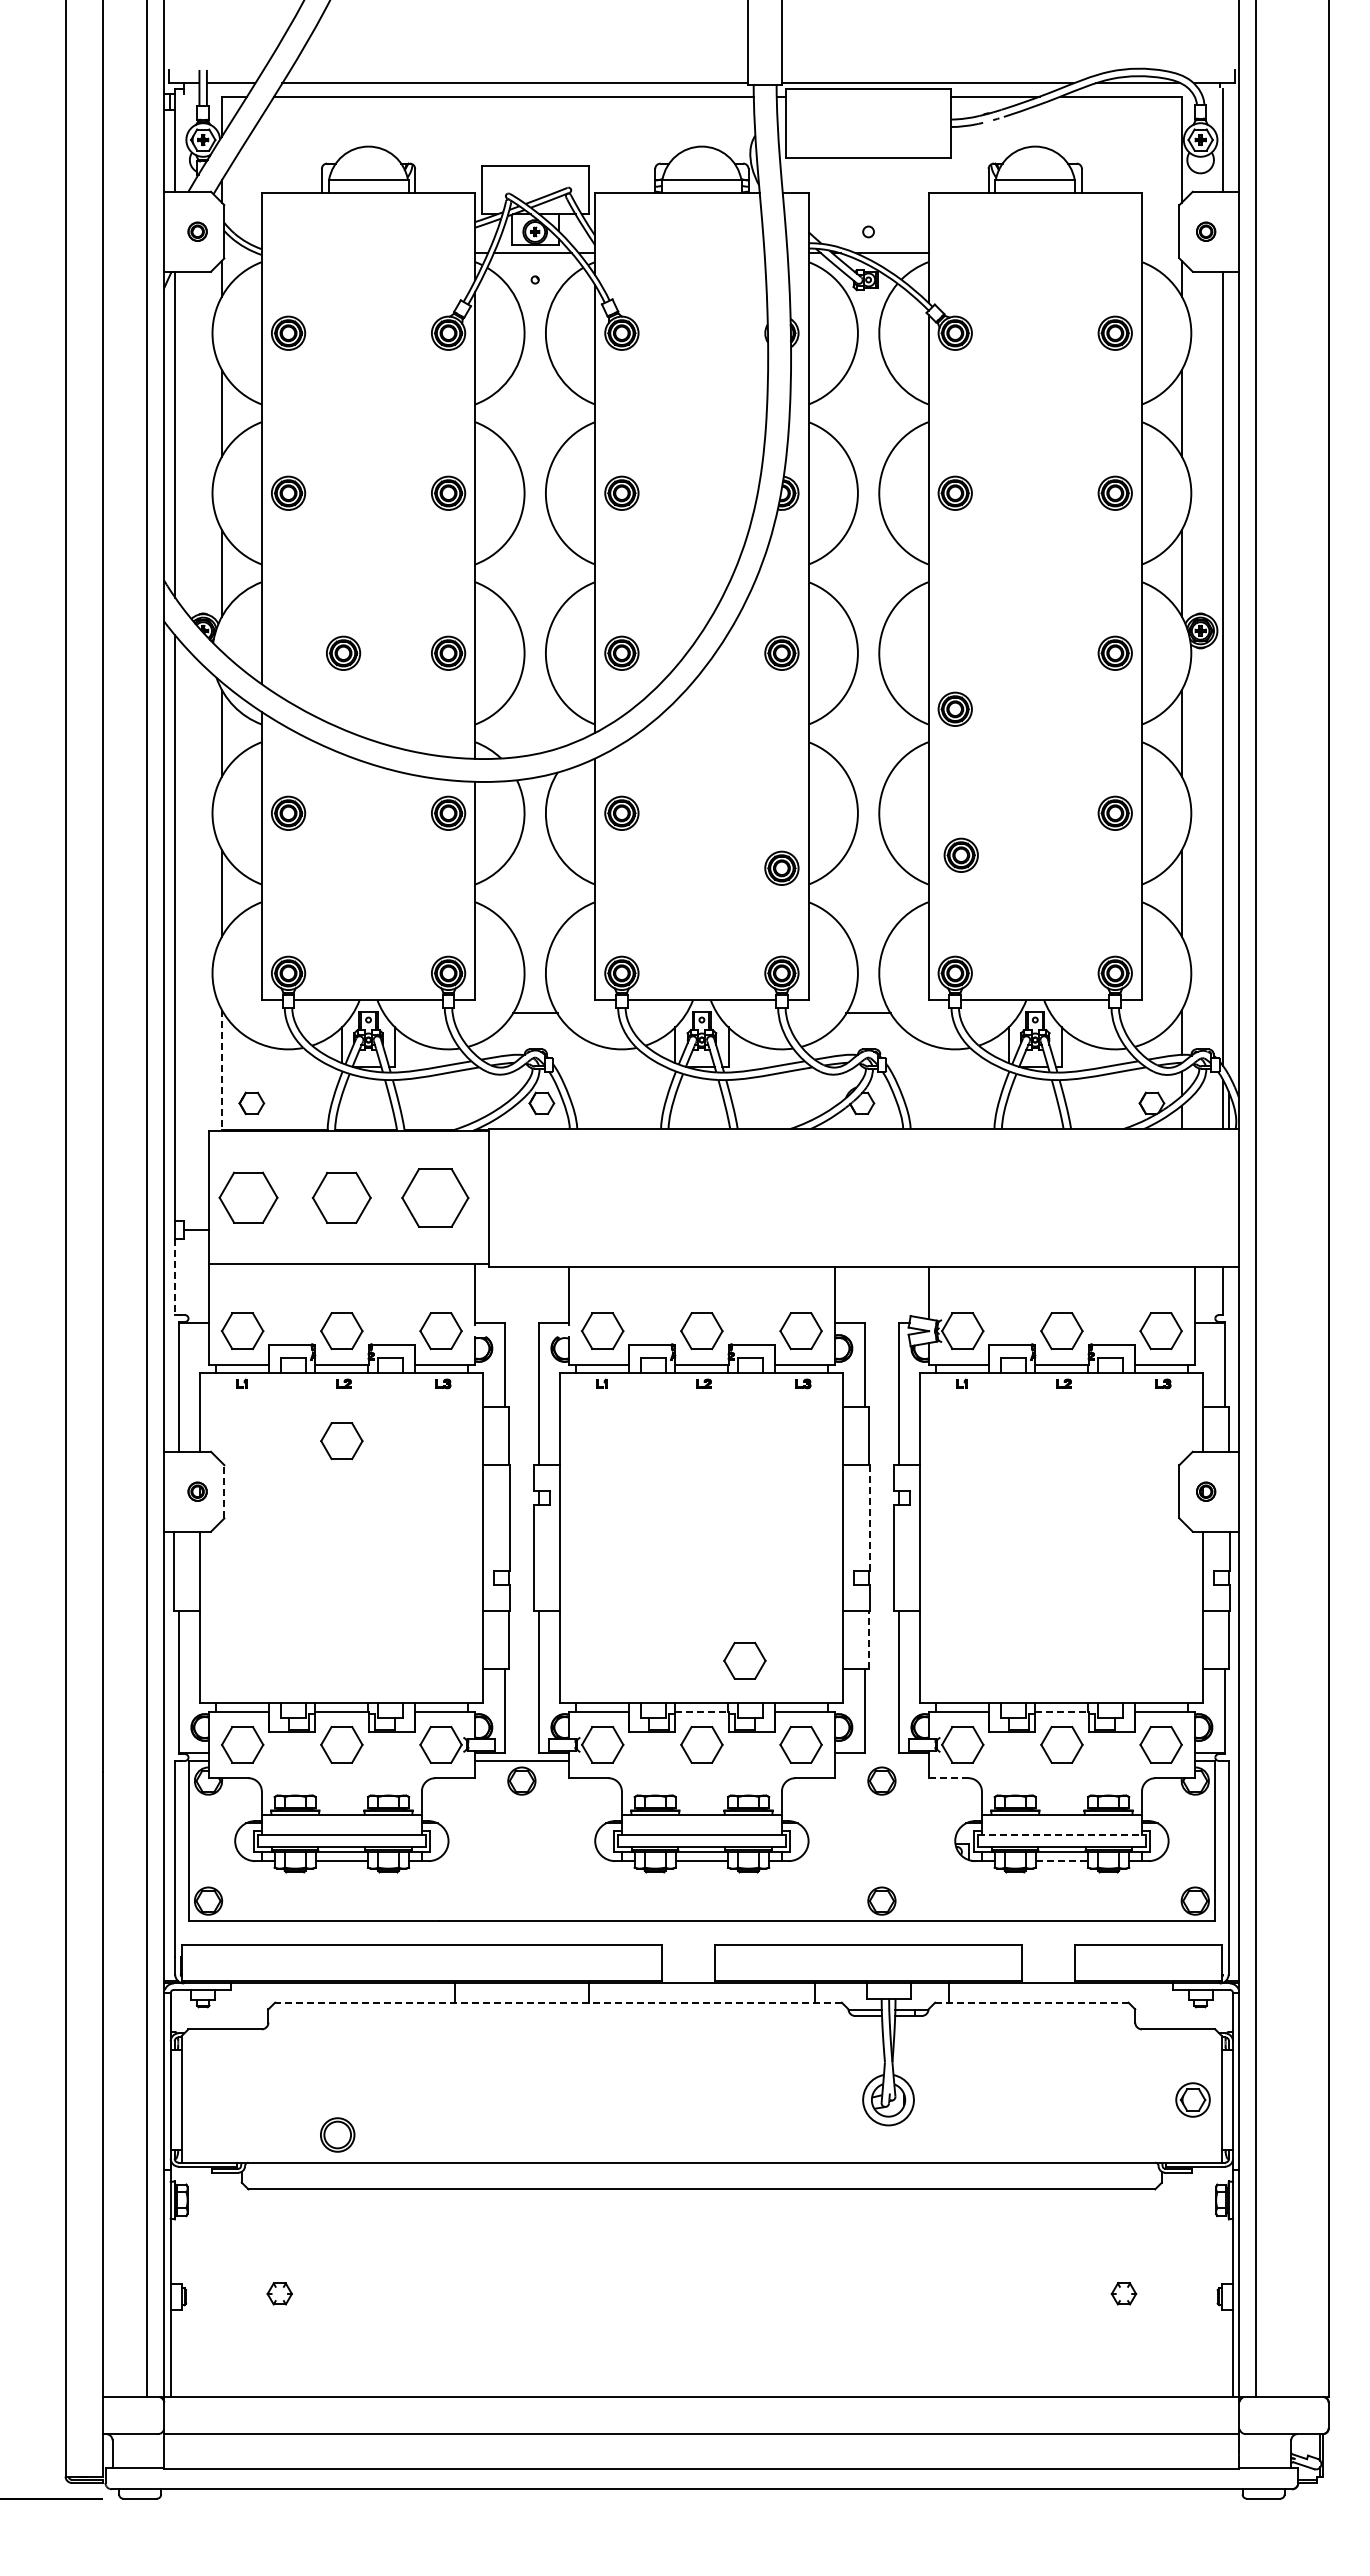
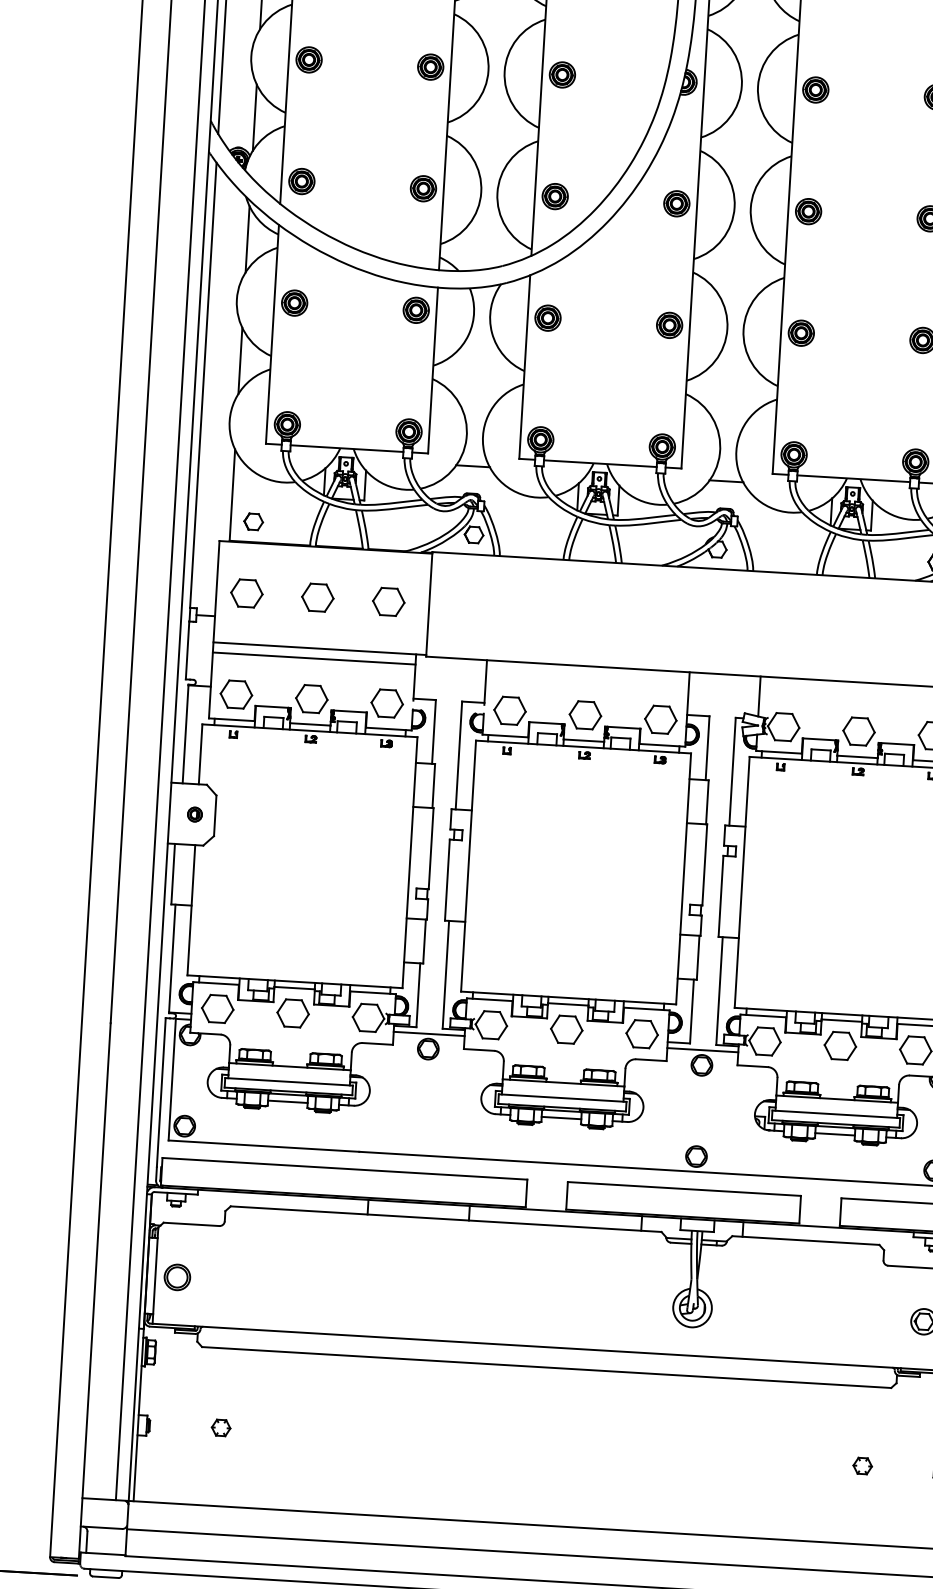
part: (343, 652) -> (301, 180), moved
part: (954, 708) -> (808, 210), moved
part: (960, 854) -> (800, 332), moved
part: (781, 867) -> (669, 324), moved
line: (221, 1070) -> (232, 495), dashed -> solid
part: (248, 1197) -> (246, 593), size x0.71
part: (341, 1197) -> (317, 597), size x0.71
part: (434, 1197) -> (388, 601), size x0.62
line: (175, 1277) -> (187, 650), dashed -> solid
line: (341, 1277) -> (313, 658), added
part: (341, 1441) -> (306, 782), removed
line: (224, 1491) -> (215, 815), dashed -> solid
line: (870, 1517) -> (705, 864), dashed -> solid
line: (868, 1640) -> (698, 957), dashed -> solid
part: (744, 1660) -> (602, 967), removed
line: (701, 1711) -> (567, 1004), dashed -> solid
line: (1061, 1711) -> (841, 1020), dashed -> solid
line: (881, 1761) -> (702, 1050), added
line: (948, 1778) -> (752, 1066), dashed -> solid
line: (1061, 1834) -> (835, 1114), dashed -> solid
line: (1062, 1861) -> (835, 1134), dashed -> solid
line: (558, 2002) -> (446, 1219), dashed -> solid
line: (1031, 2002) -> (805, 1240), dashed -> solid
part: (337, 2134) -> (177, 1277), moved

